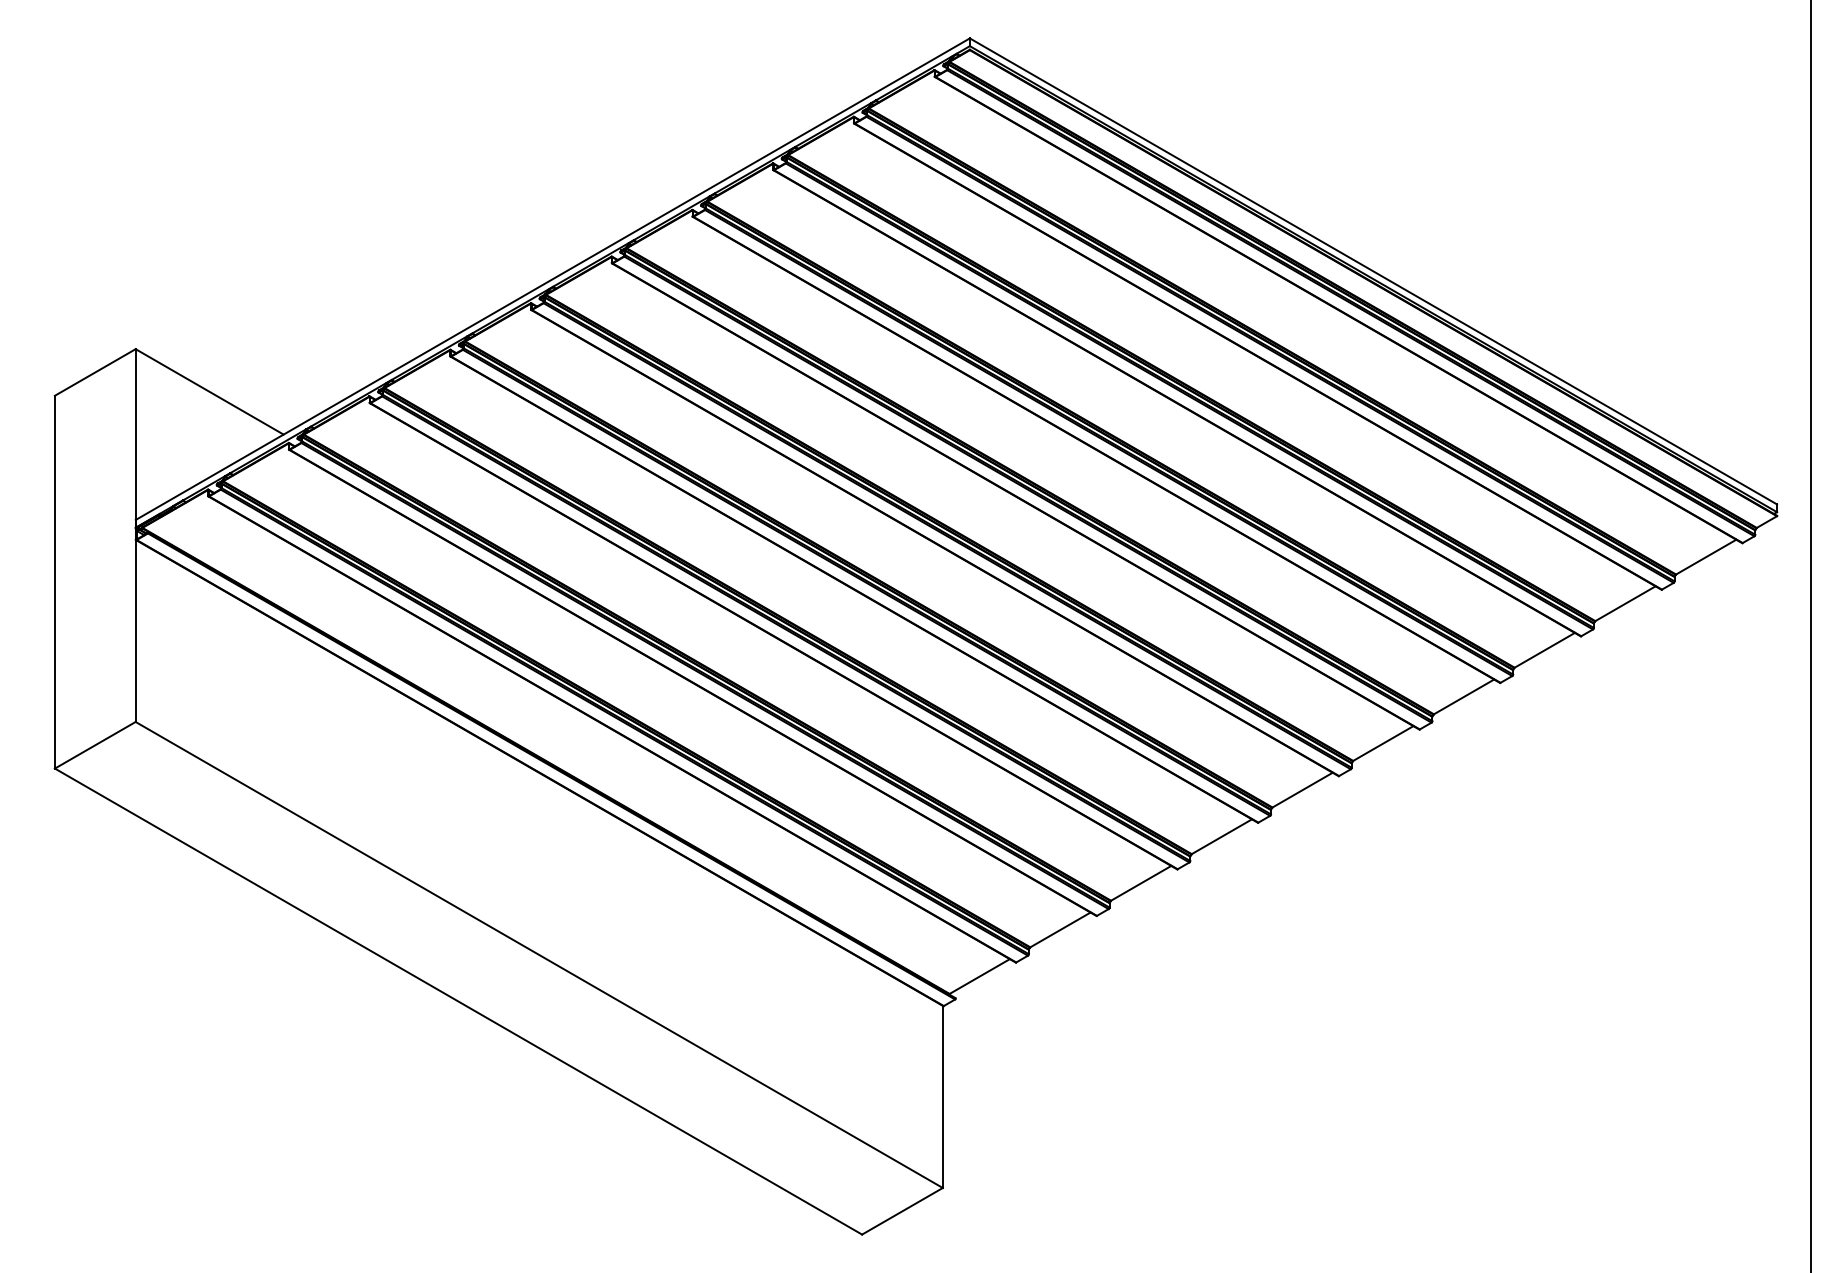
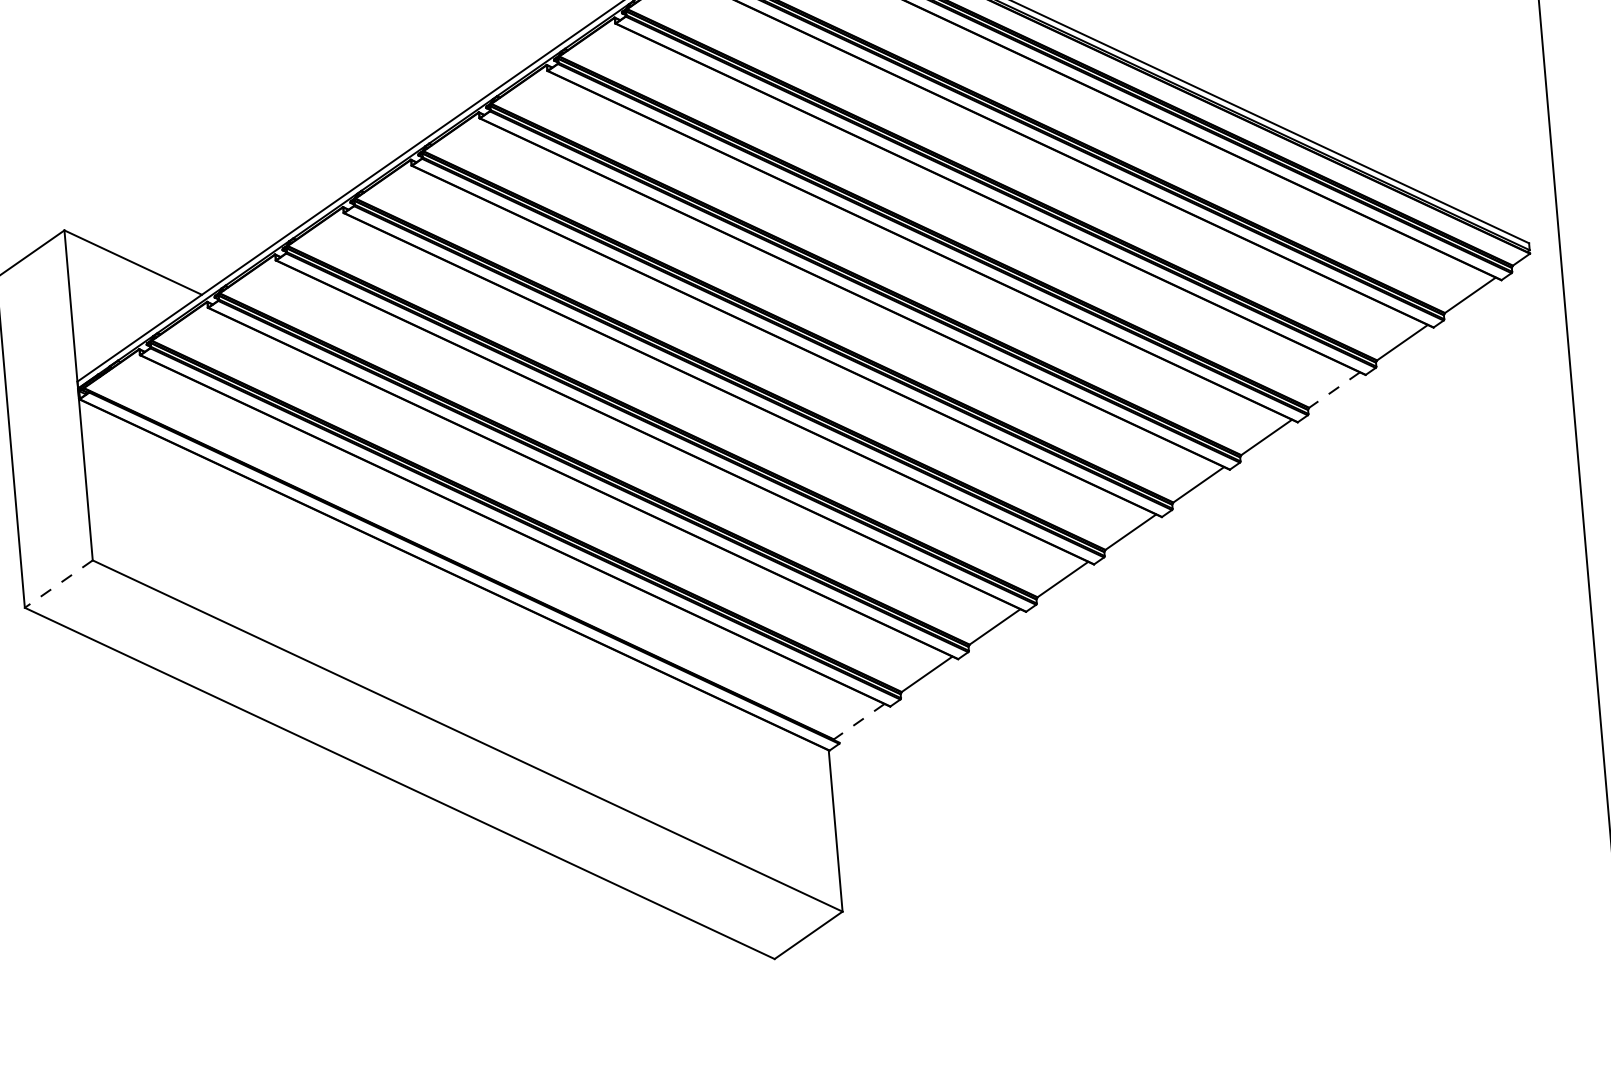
line: (1544, 650) -> (1334, 390), solid -> dashed
line: (95, 745) -> (58, 584), solid -> dashed
line: (979, 976) -> (858, 721), solid -> dashed

